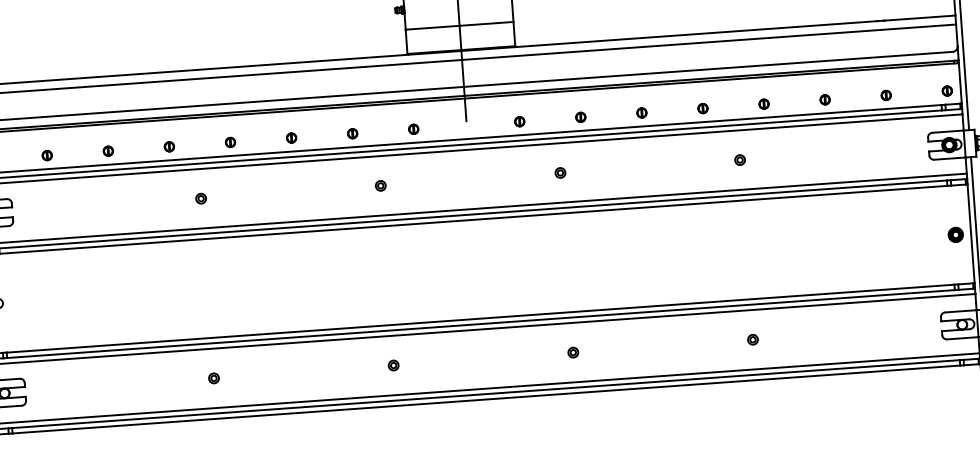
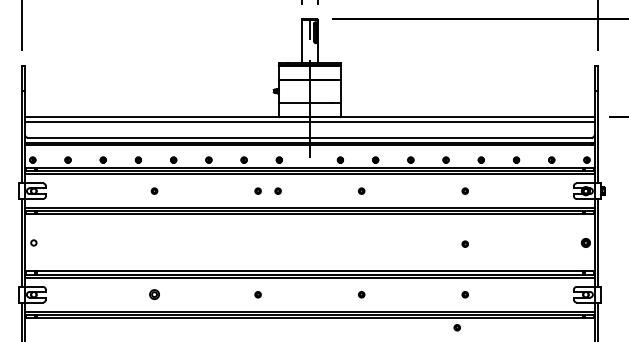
part: (414, 182) -> (277, 190), added
part: (745, 250) -> (464, 243), added
part: (213, 377) -> (154, 294), size x1.6
part: (741, 397) -> (456, 327), added

